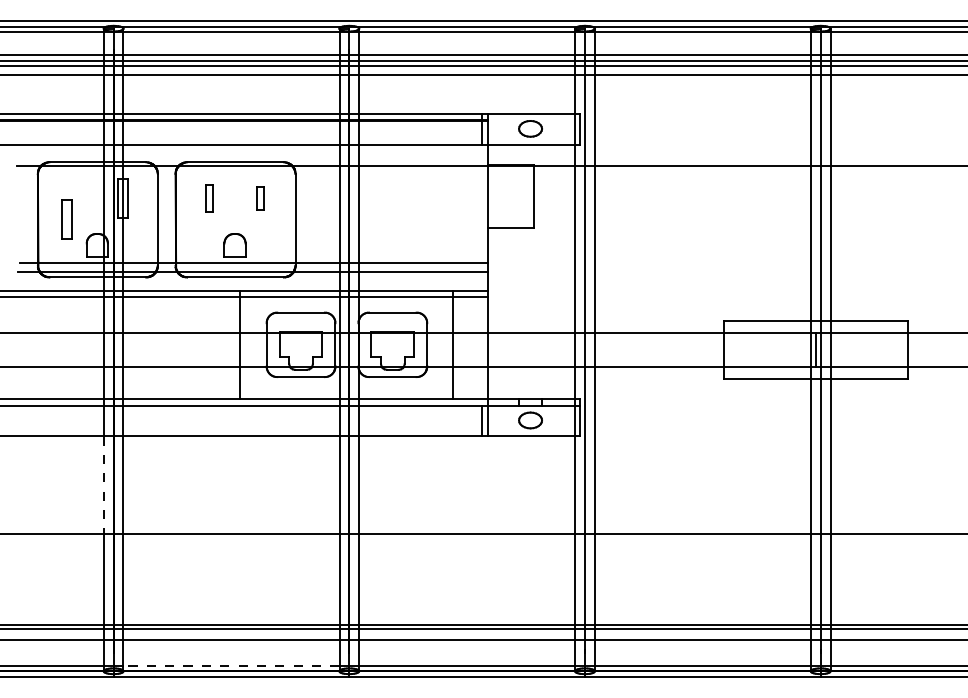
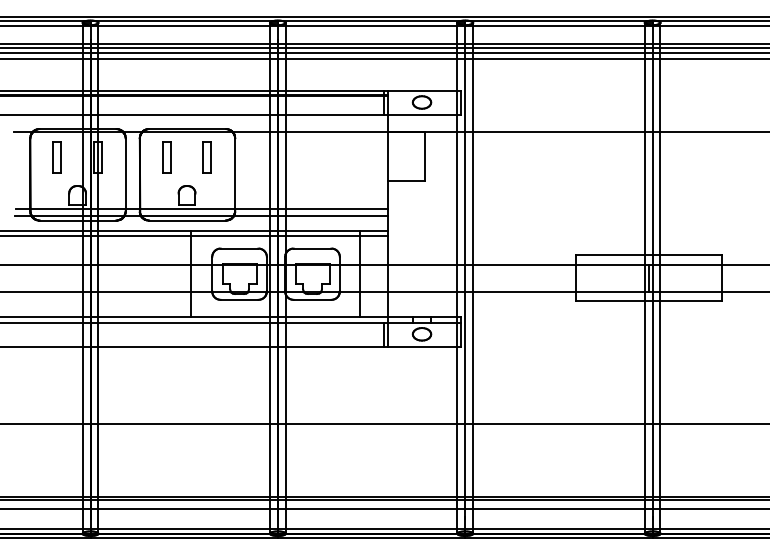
part: (209, 198) -> (166, 157), size x1.43
part: (260, 198) -> (207, 157), size x1.67
part: (66, 219) -> (57, 157), moved
line: (103, 485) -> (82, 386), dashed -> solid
line: (230, 665) -> (183, 529), dashed -> solid

